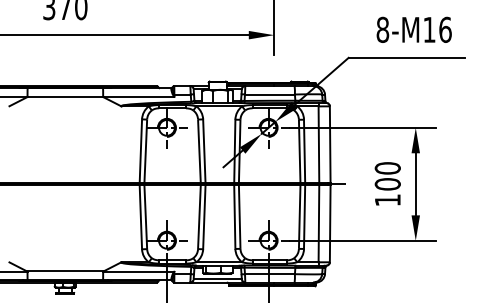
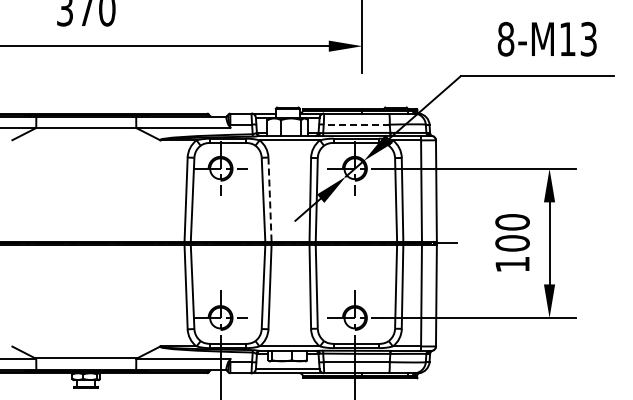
text: (445, 29) -> (588, 38), 8-M16 -> 8-M13
line: (269, 94) -> (356, 124), solid -> dashed
line: (204, 151) -> (270, 200), solid -> dashed

